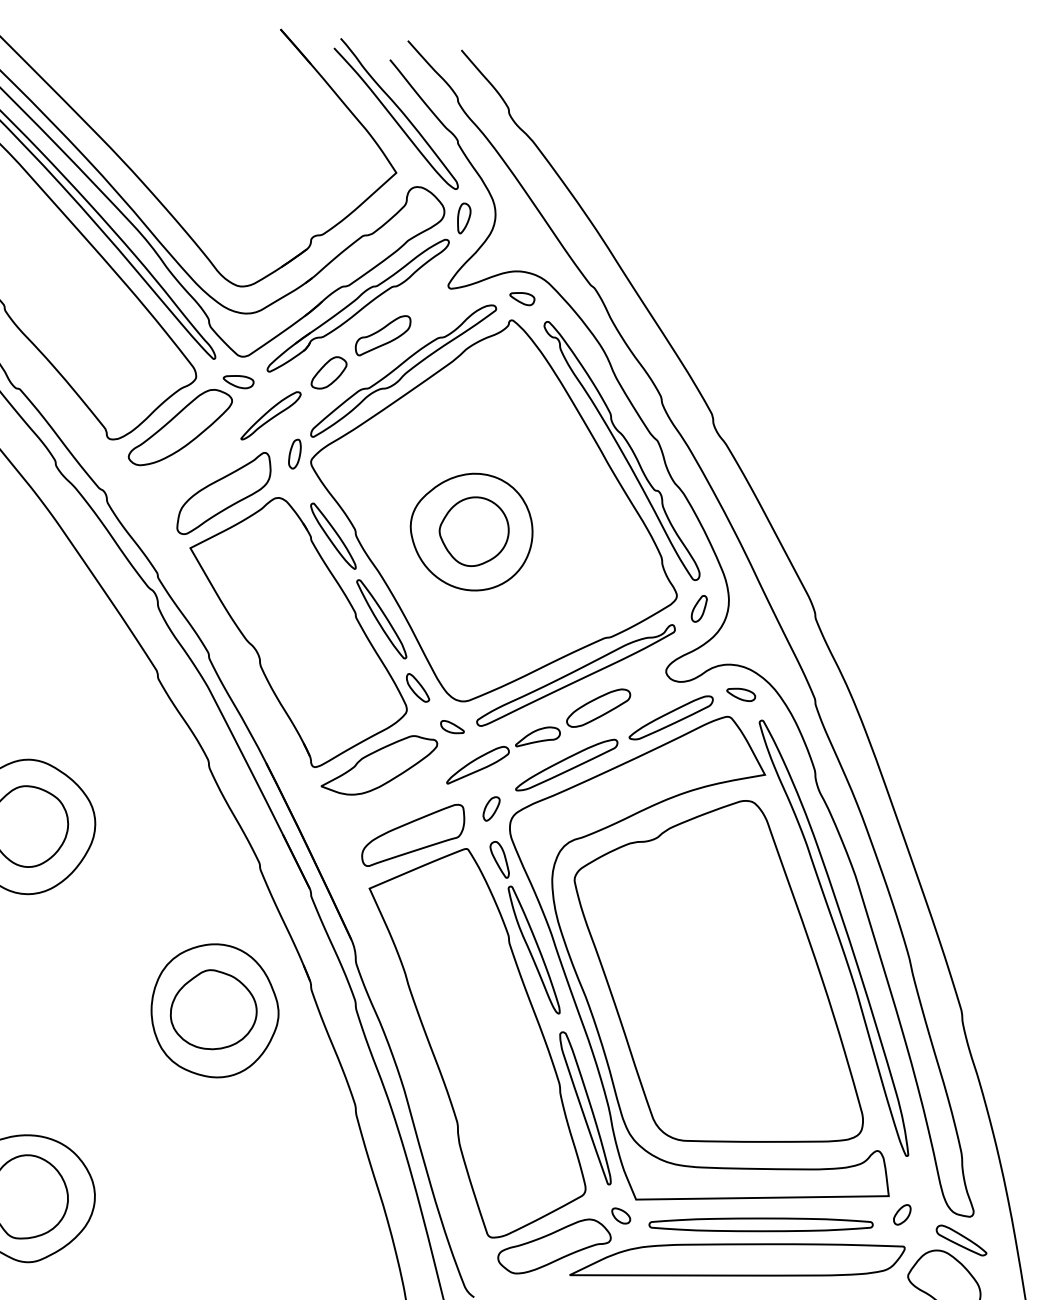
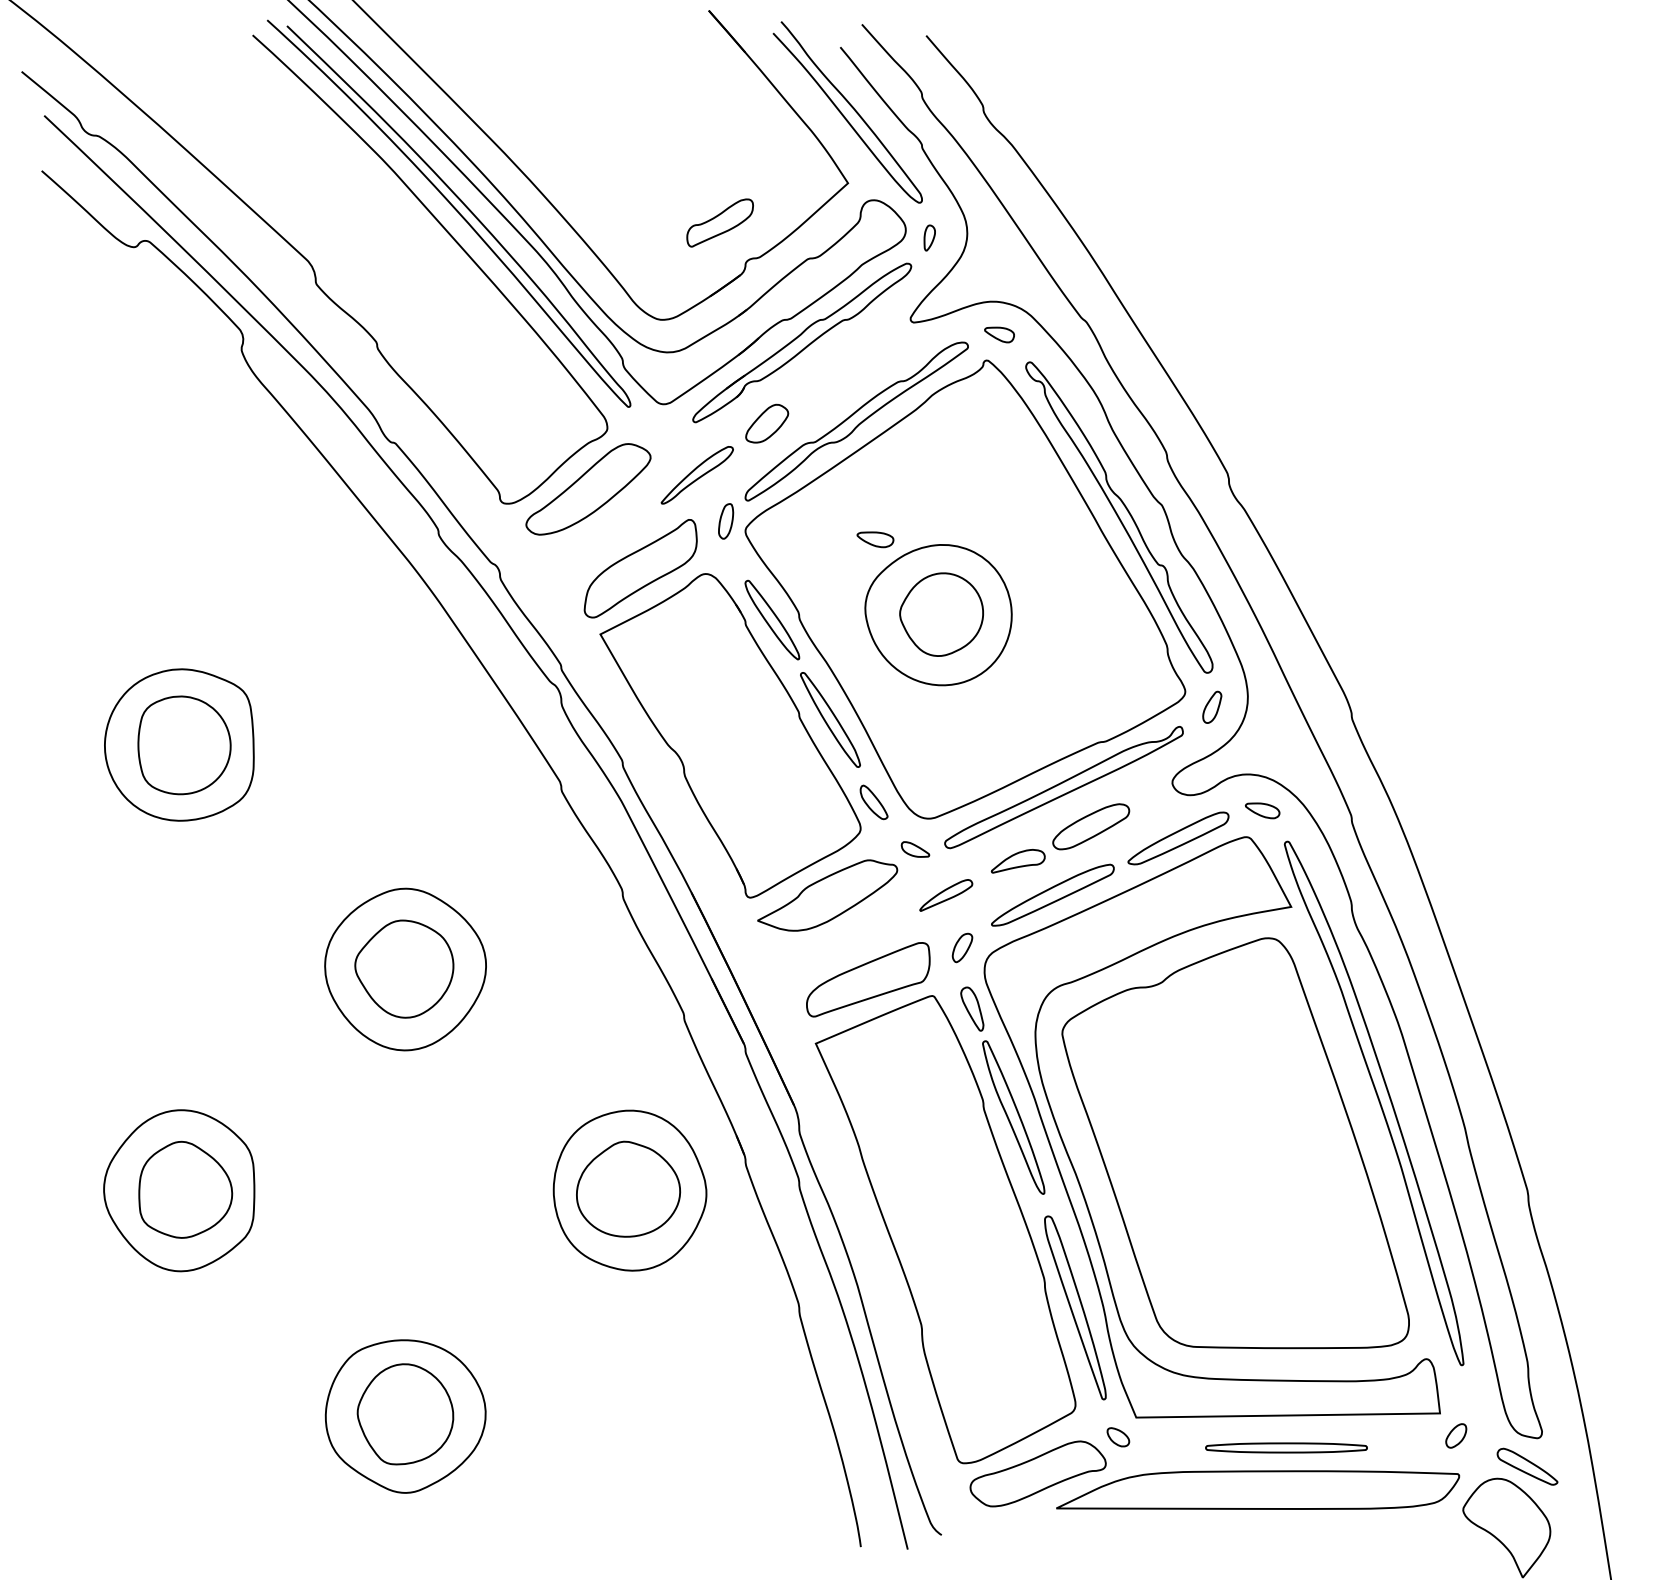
part: (464, 218) -> (929, 237), size x0.7
part: (382, 335) -> (719, 222), moved
part: (238, 381) -> (875, 539), moved
part: (478, 765) -> (946, 895), size x0.7
part: (761, 1224) -> (1286, 1447), size x0.6

